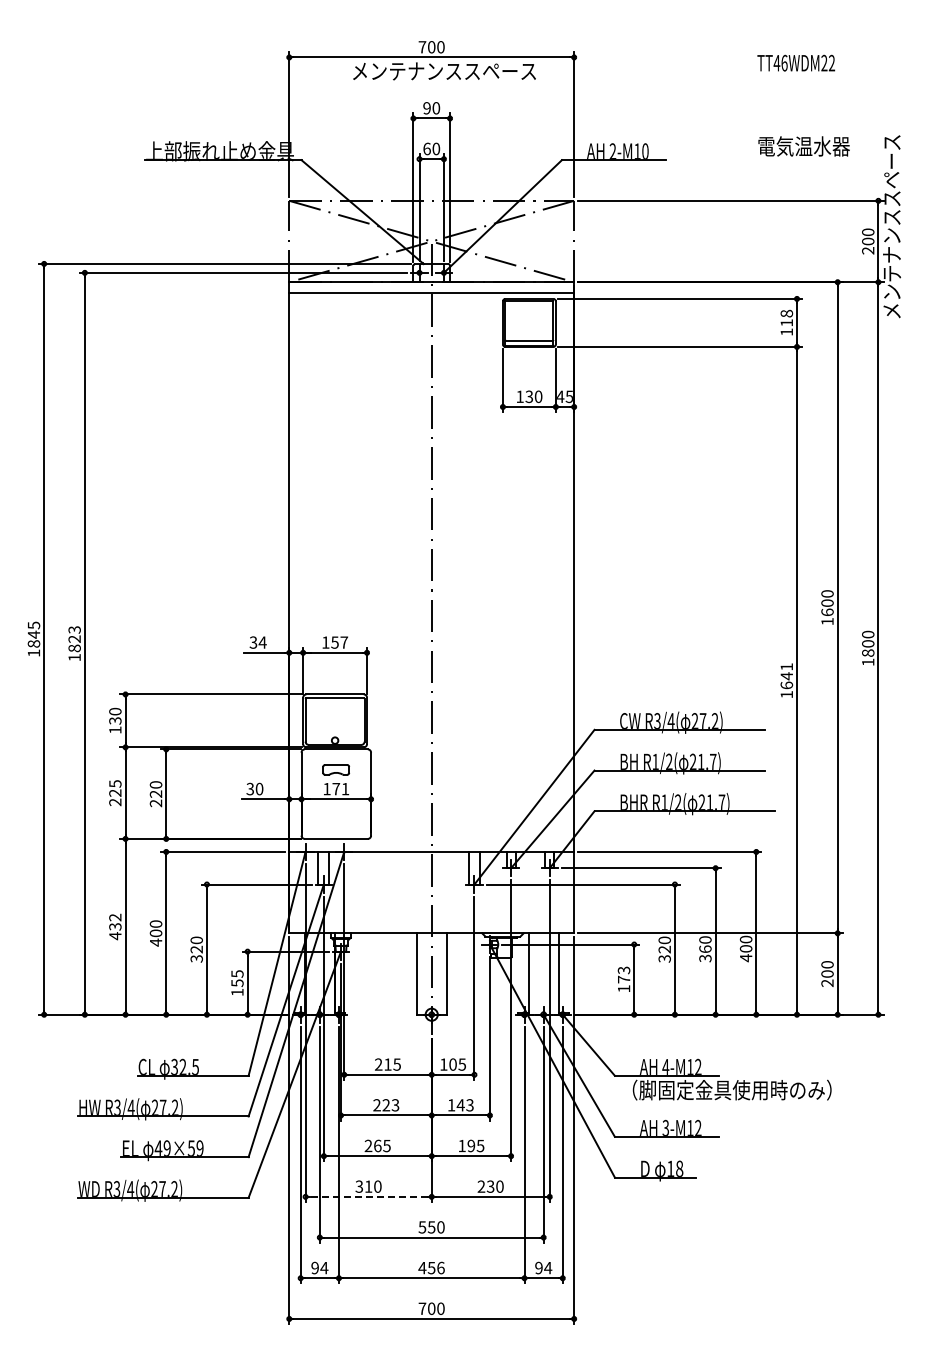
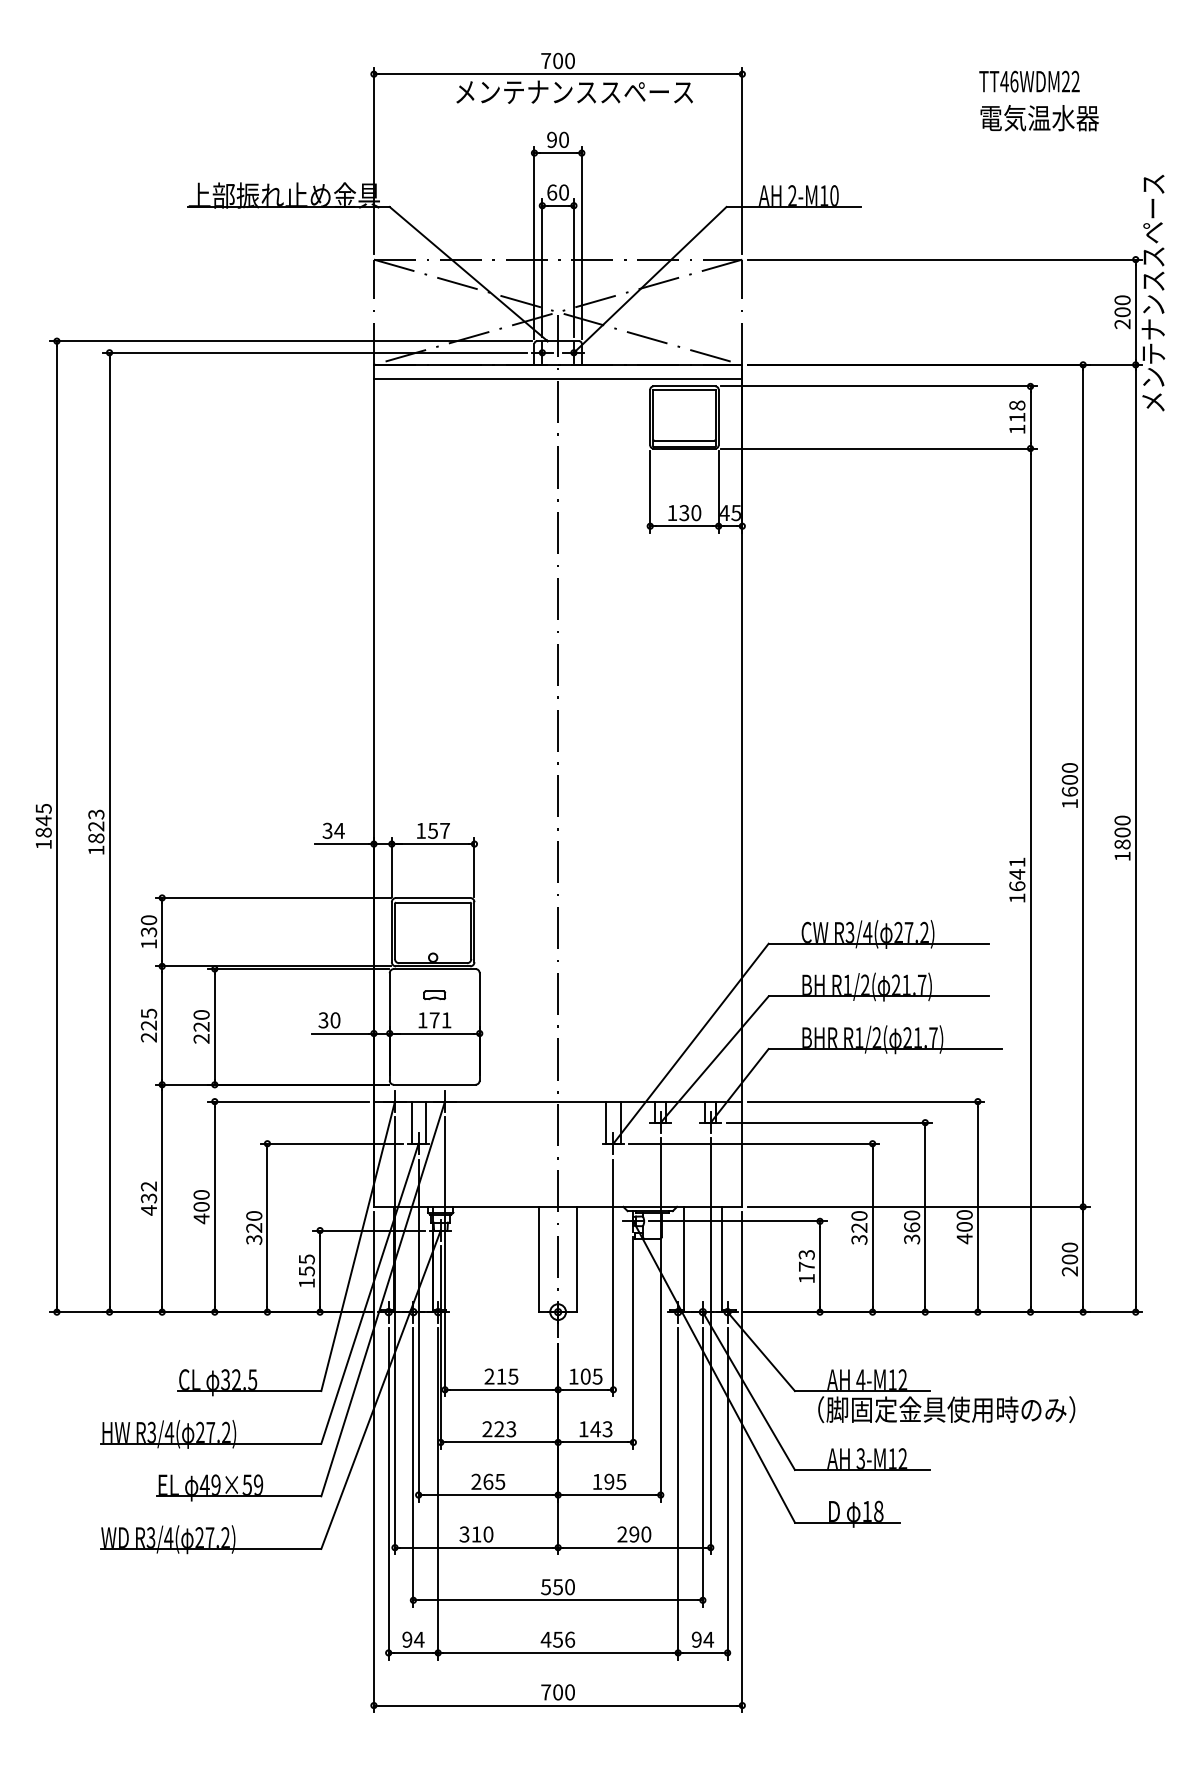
text: (803, 146) -> (1038, 118), moved
part: (336, 769) -> (434, 995), size x0.62
text: (490, 1186) -> (634, 1534), 230 -> 290
line: (368, 1196) -> (476, 1547), dashed -> solid

